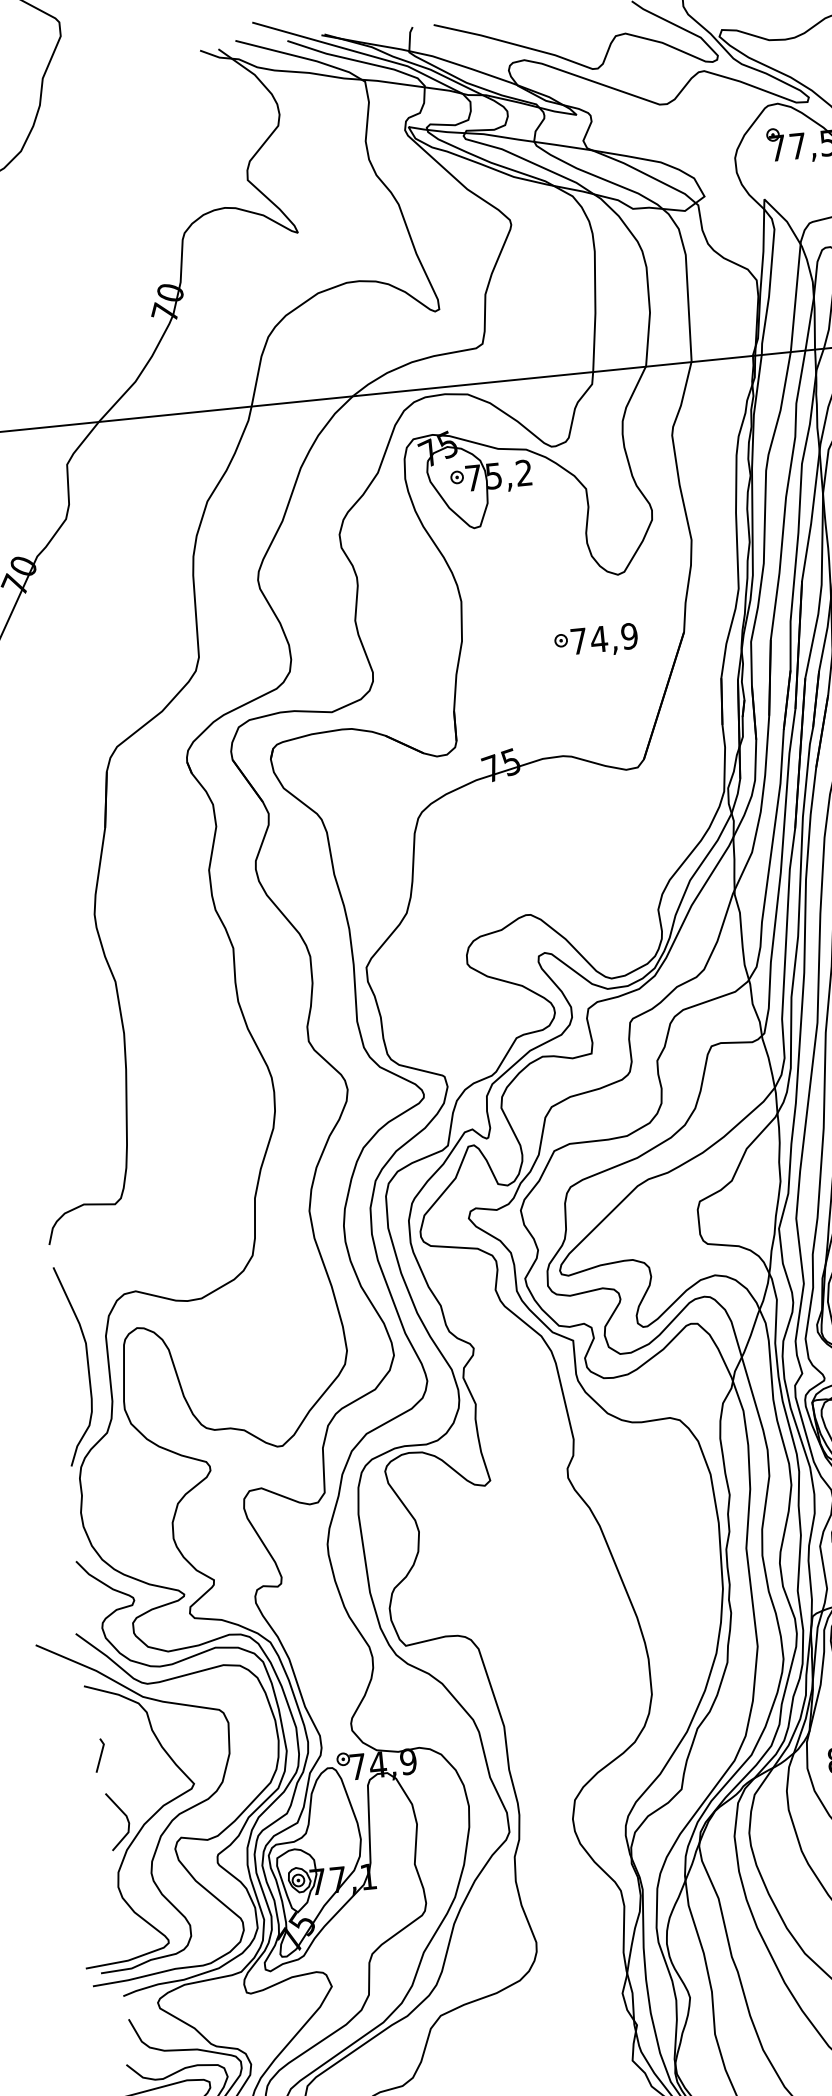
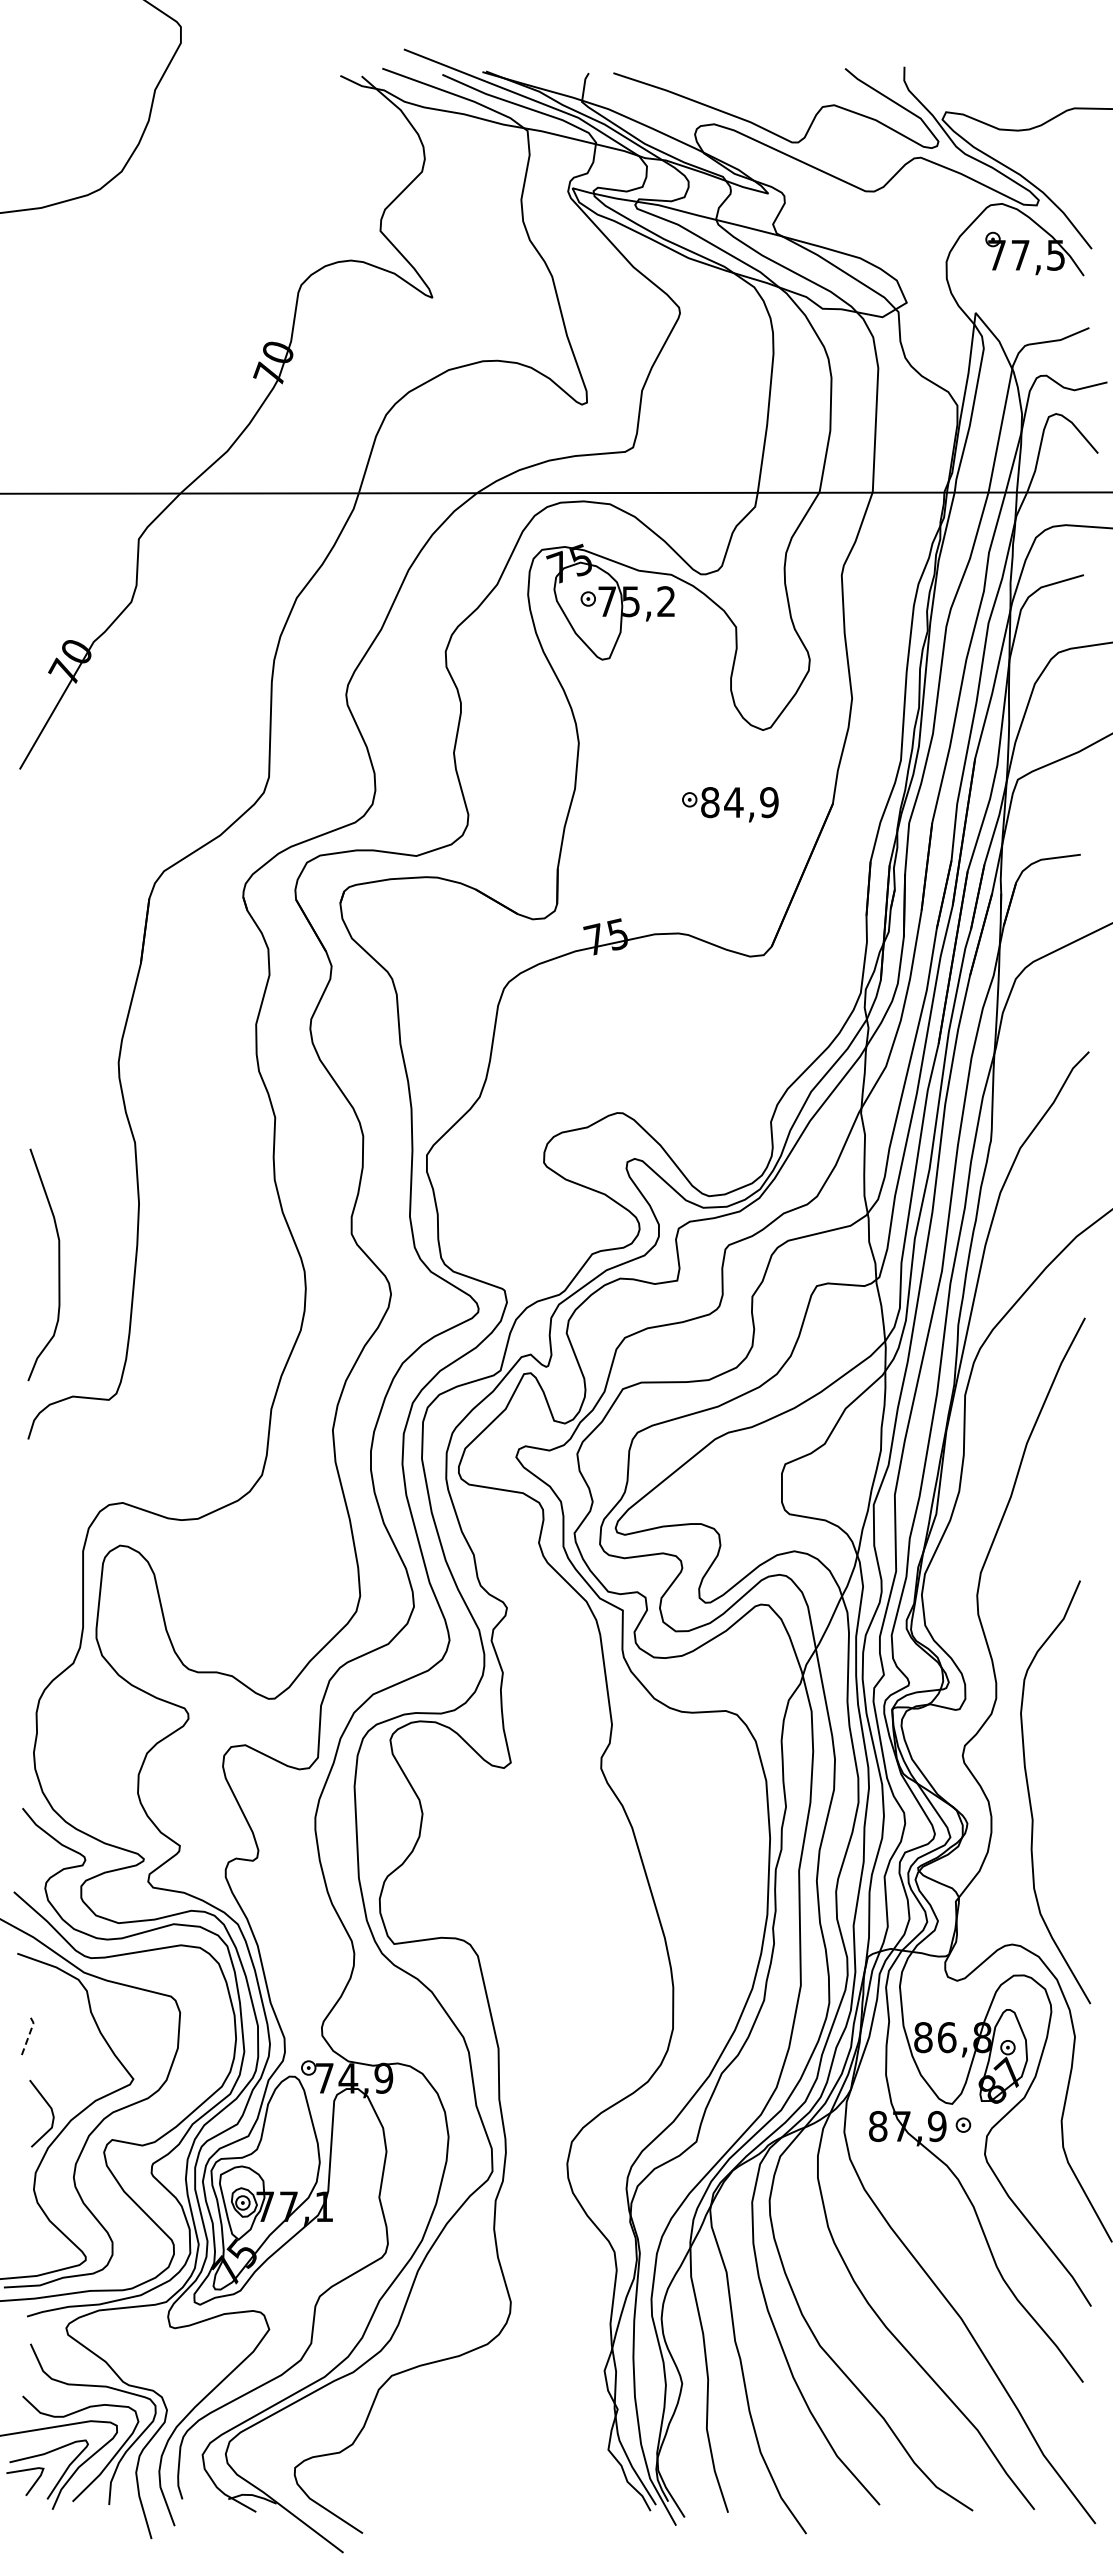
text: (579, 641) -> (710, 802), 74,9 -> 84,9
curve: (87, 1364) -> (58, 1264), moved
line: (101, 1754) -> (29, 2034), solid -> dashed

